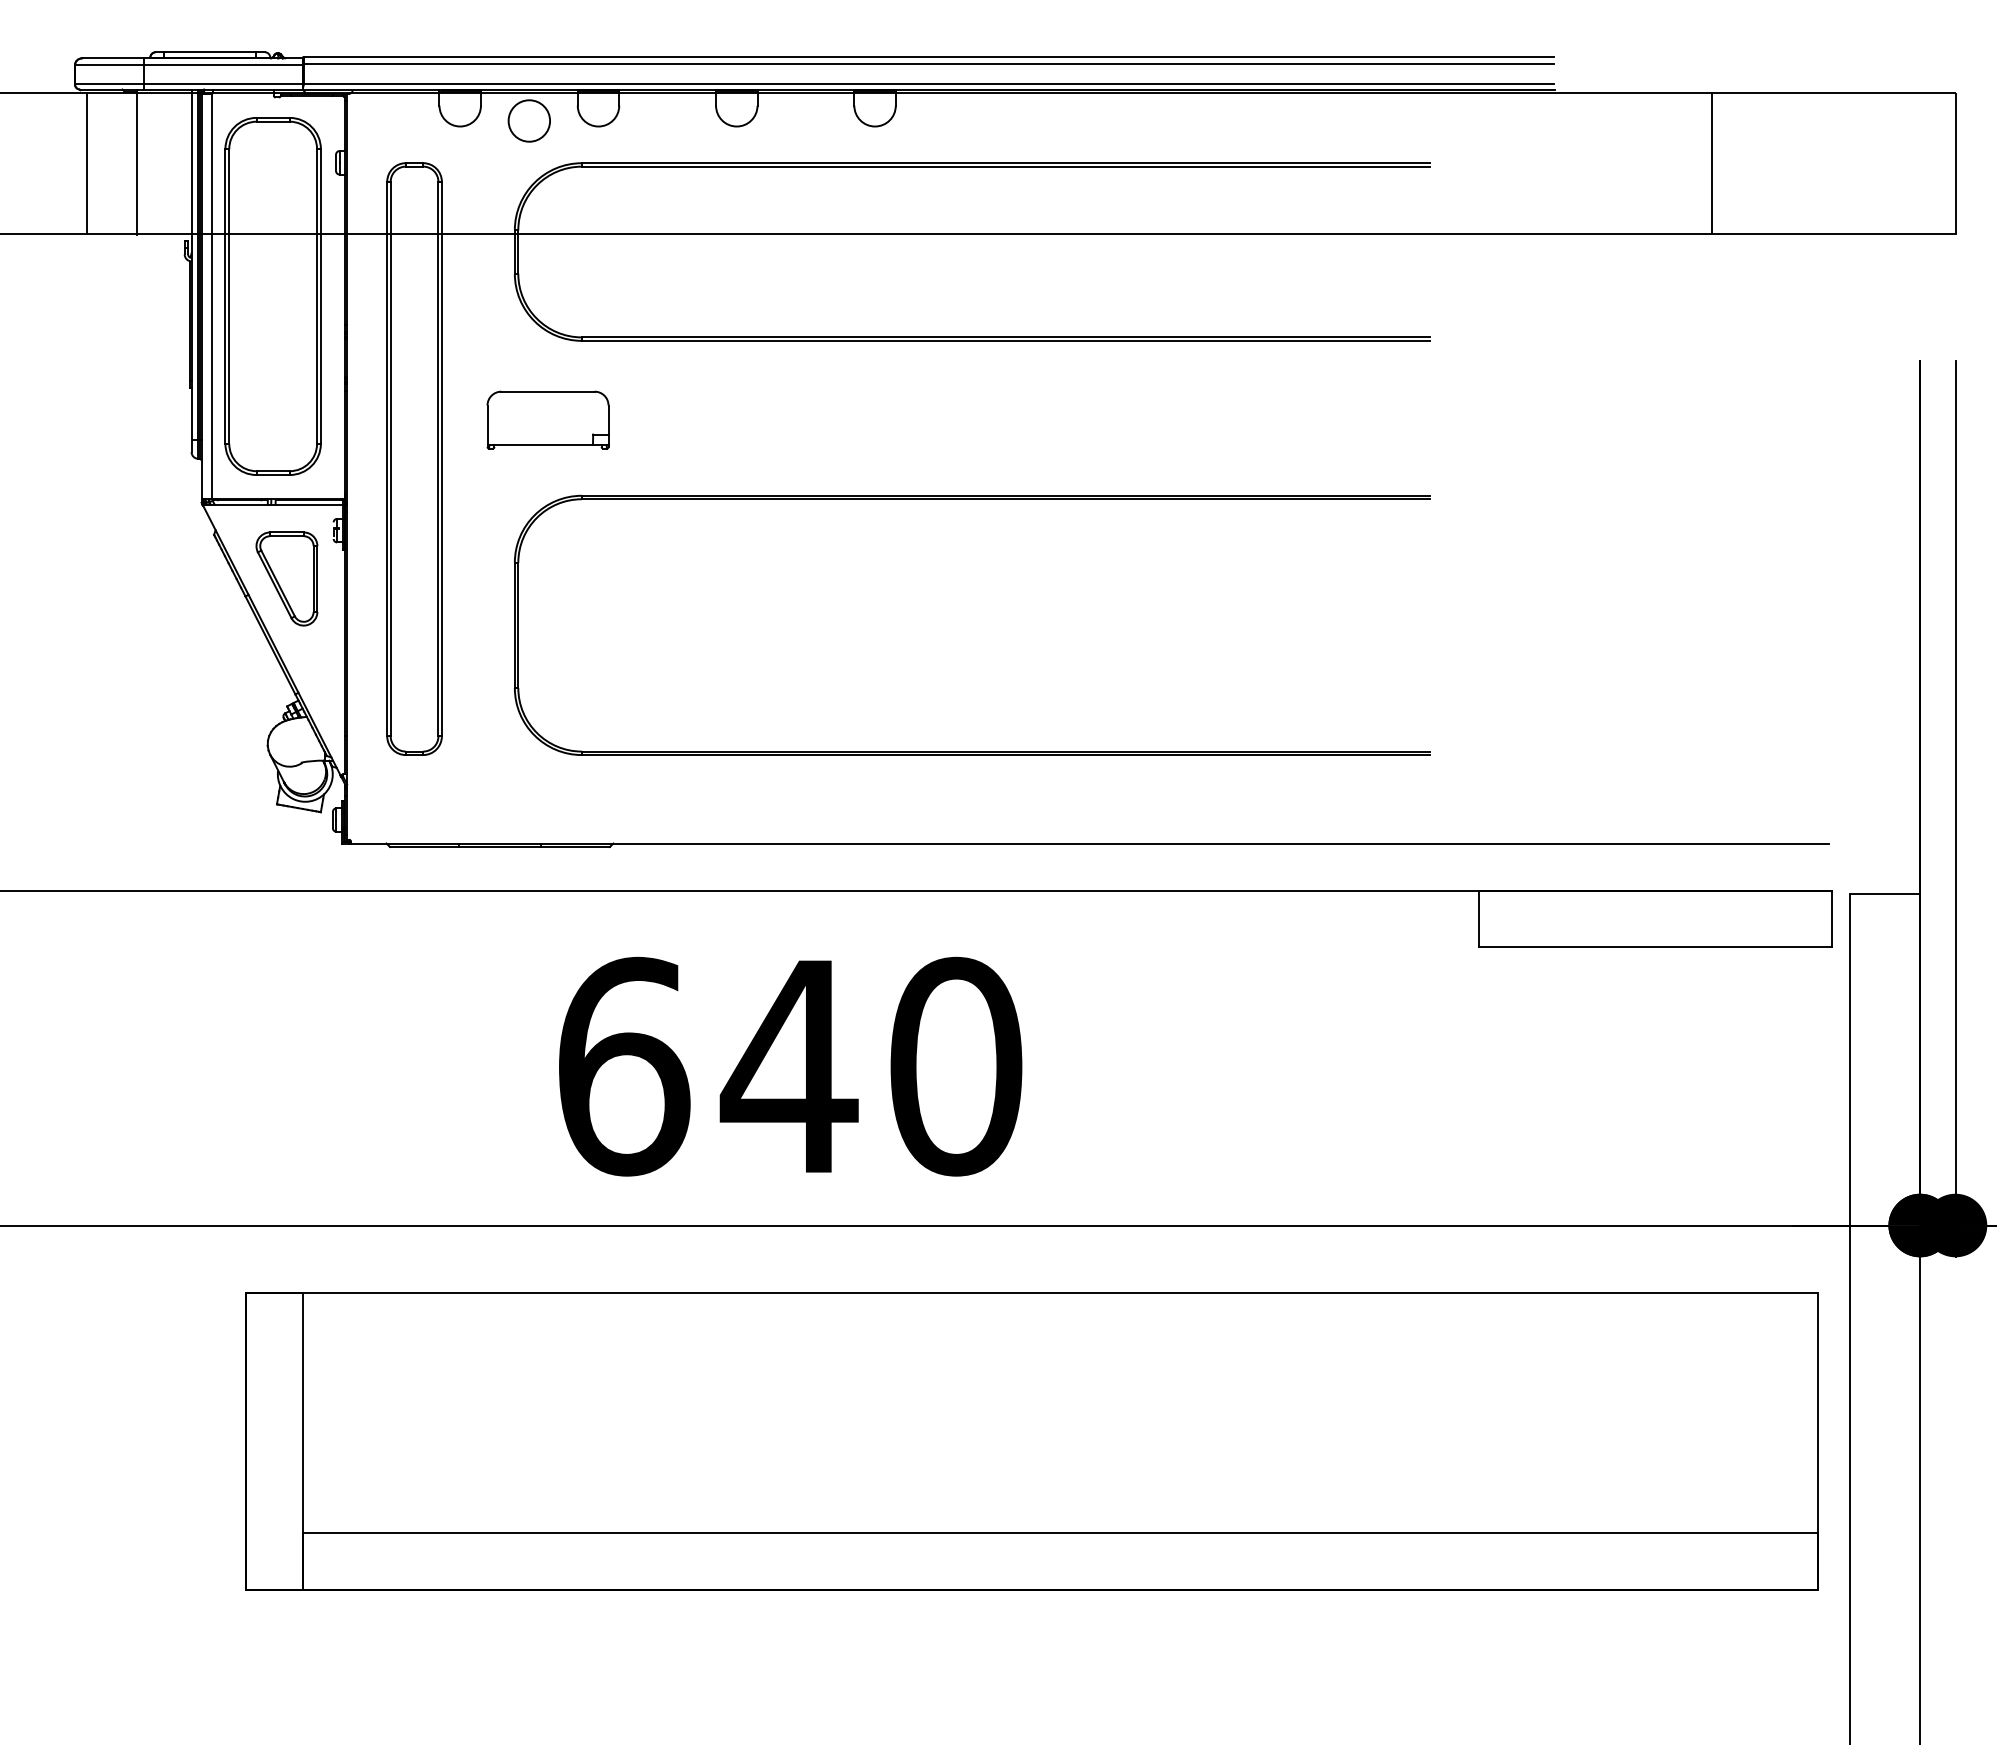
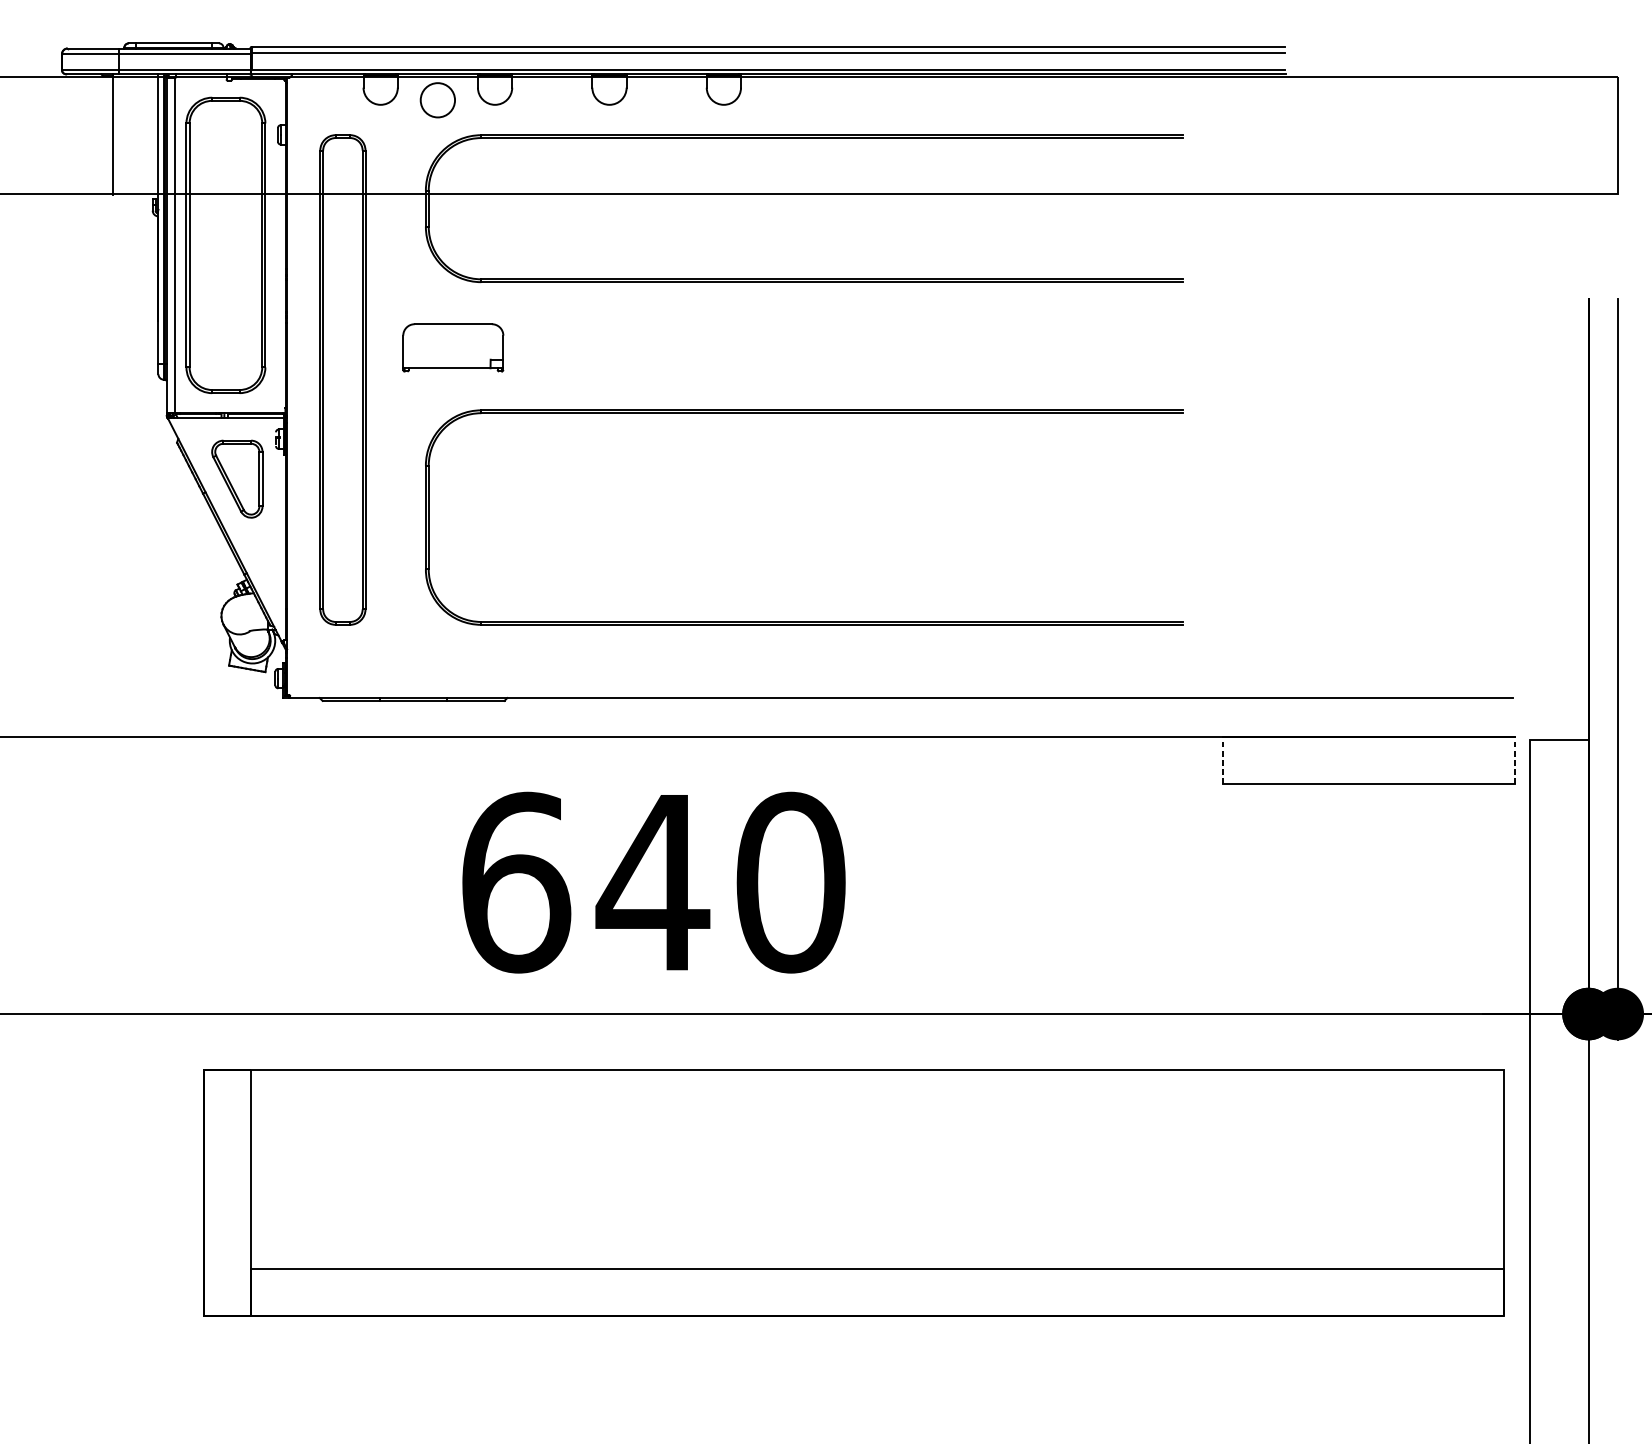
line: (87, 162) -> (72, 134), removed
line: (1711, 162) -> (1415, 134), removed
line: (1478, 918) -> (1223, 760), solid -> dashed
line: (1831, 918) -> (1515, 760), solid -> dashed

